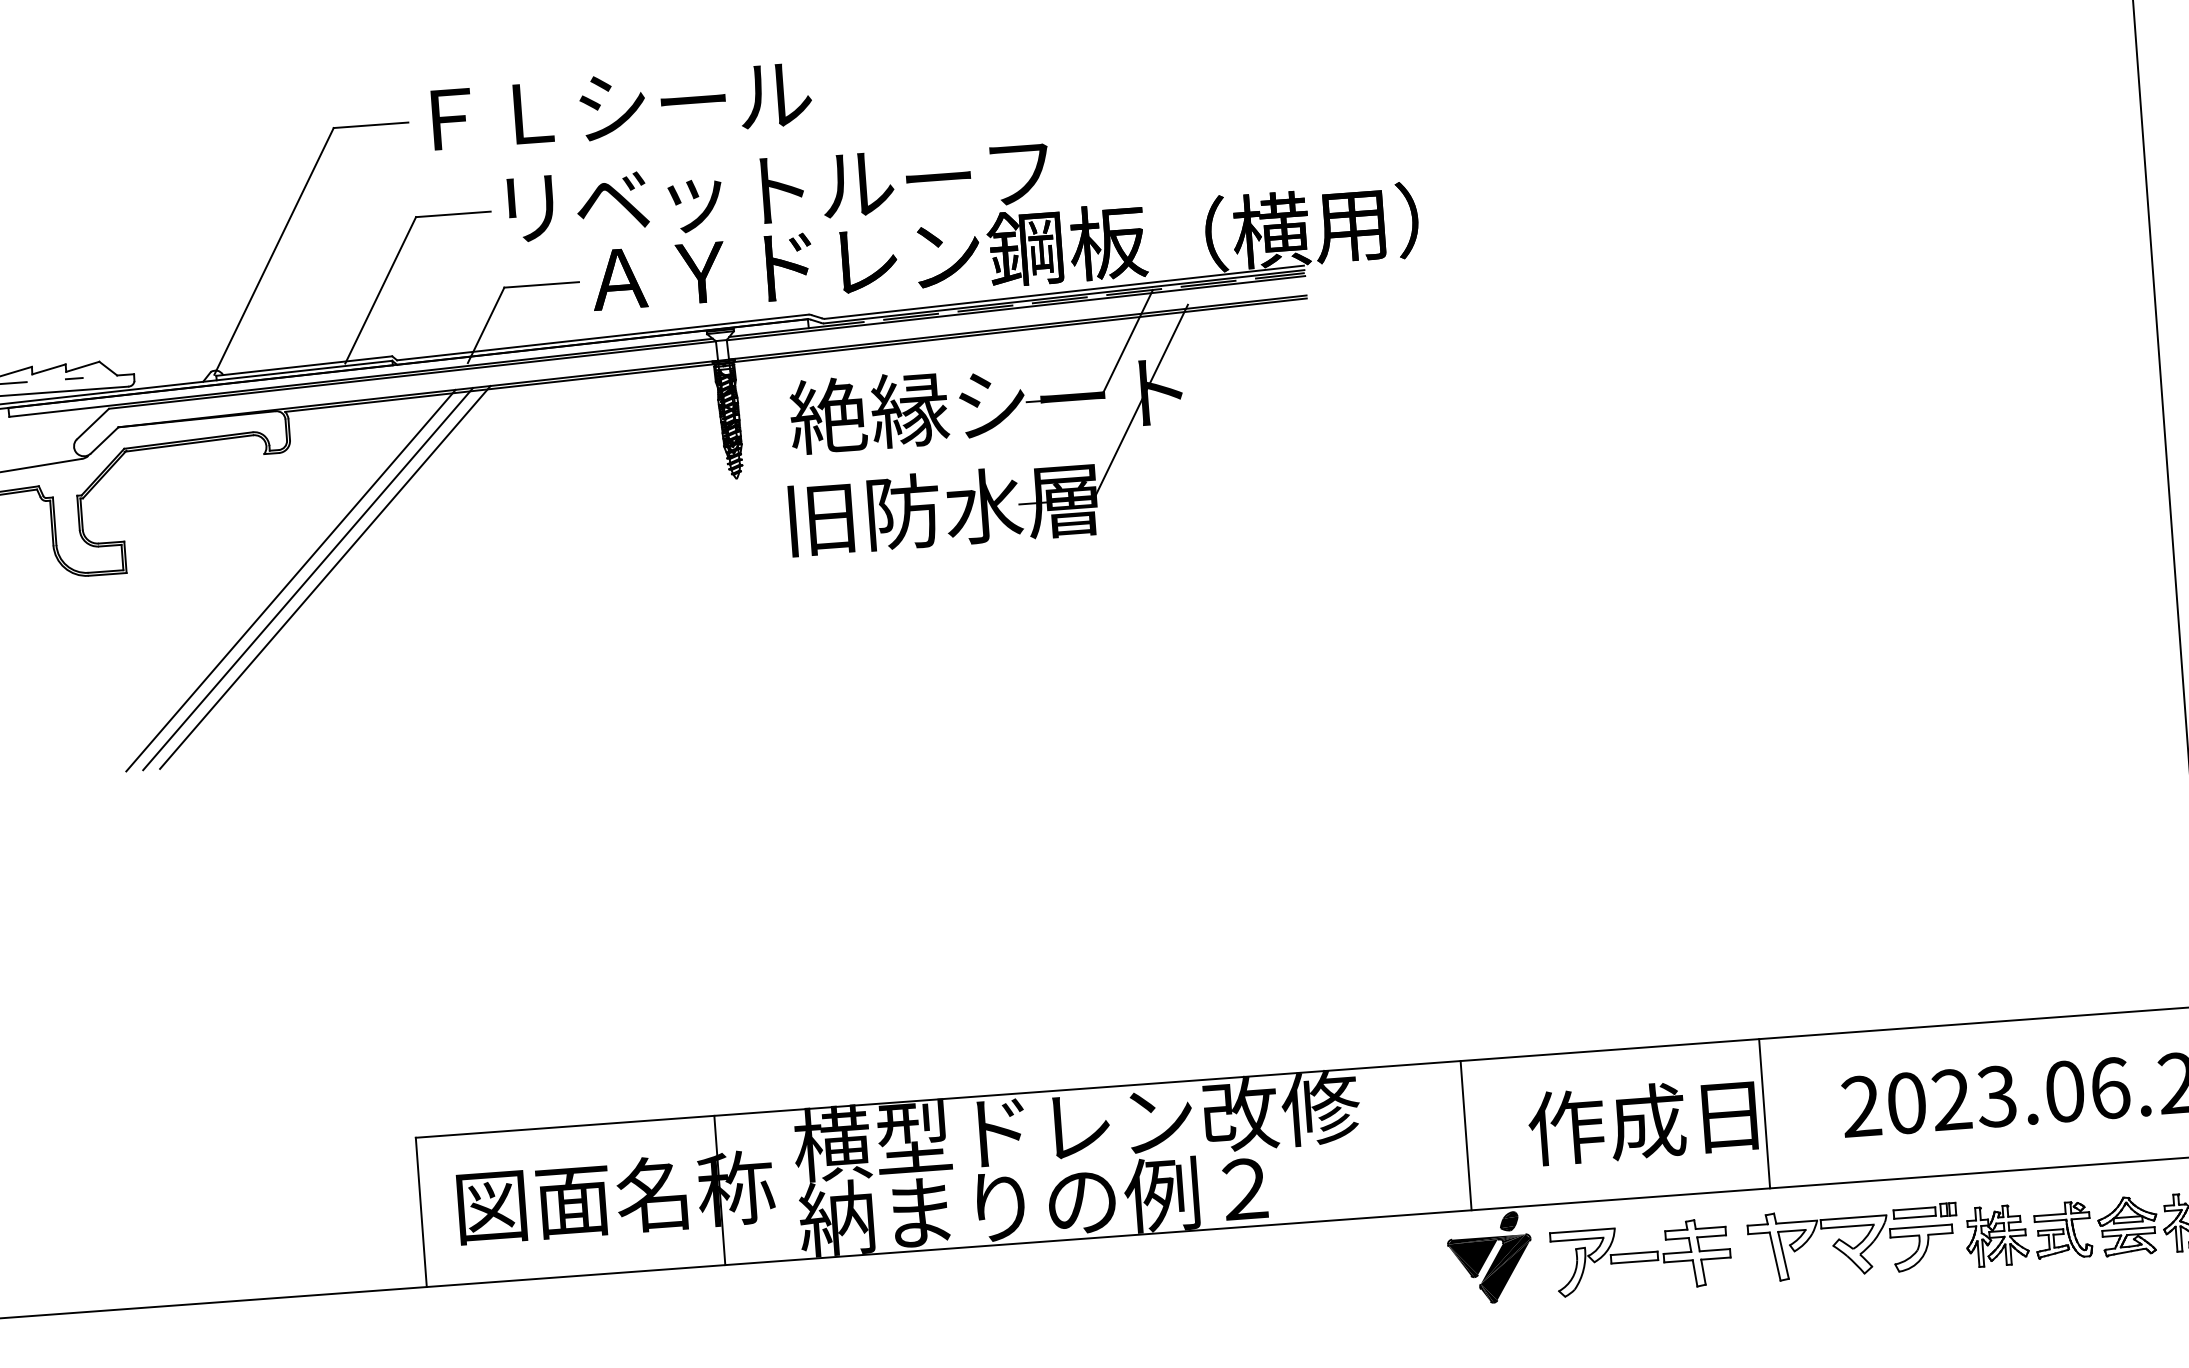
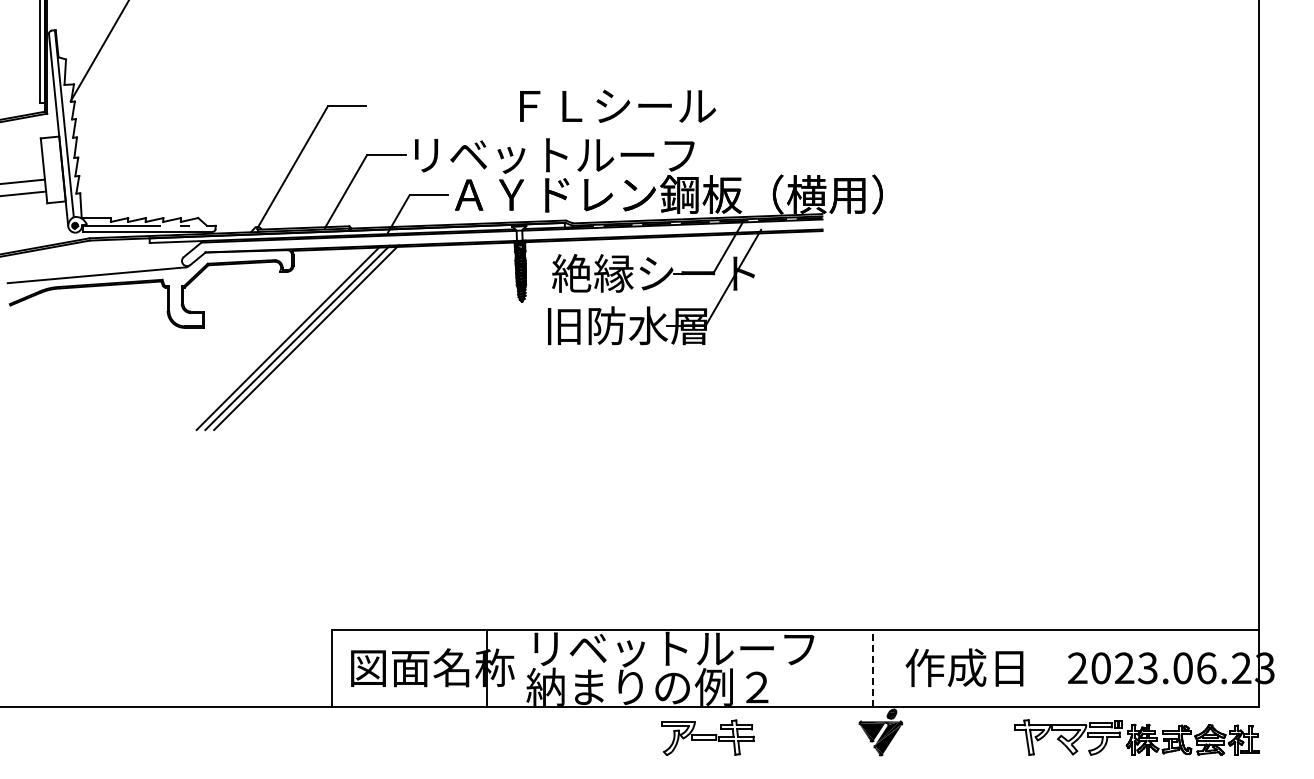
text: (622, 104) -> (618, 105), moved
line: (1764, 1112) -> (1027, 667), removed
text: (1076, 1127) -> (672, 649), 横型ドレン改修 -> リベットルーフ
line: (1465, 1136) -> (872, 668), solid -> dashed
part: (1641, 1257) -> (707, 737), moved

